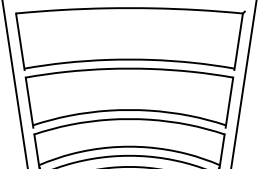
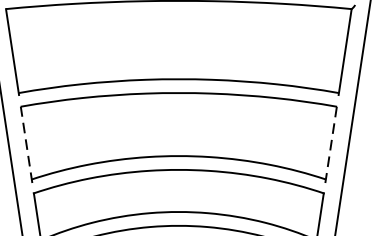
line: (29, 102) -> (26, 144), solid -> dashed
line: (229, 103) -> (331, 146), solid -> dashed

